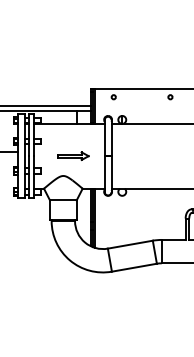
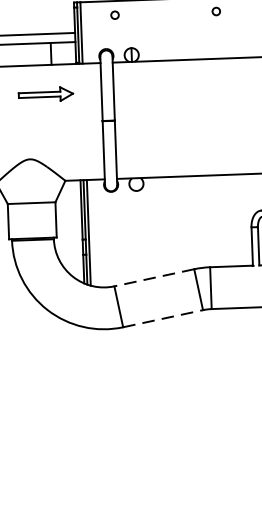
part: (73, 155) -> (45, 93), moved
line: (130, 244) -> (154, 277), solid -> dashed
line: (134, 267) -> (163, 318), solid -> dashed

